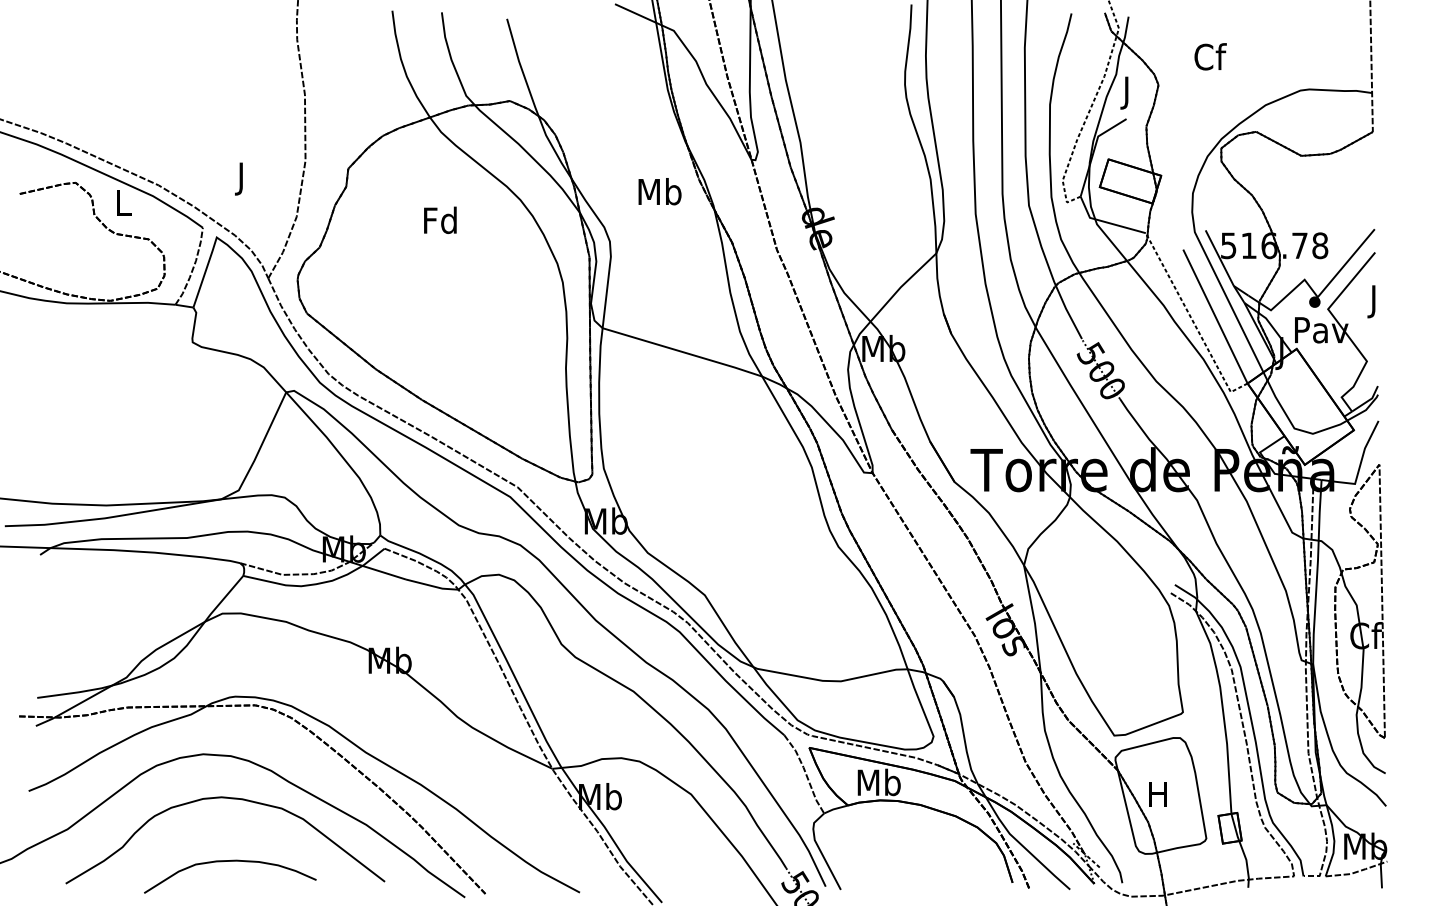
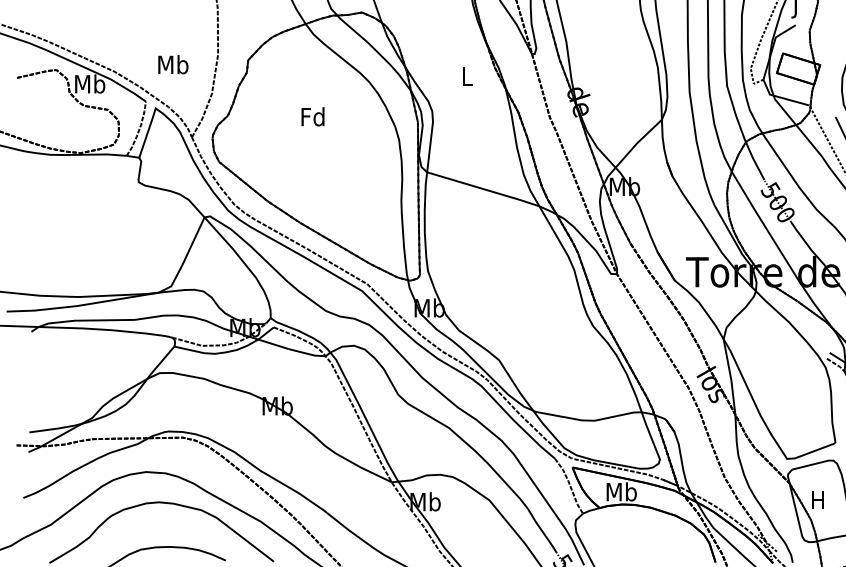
text: (241, 178) -> (173, 66), J -> Mb
text: (659, 191) -> (467, 76), Mb -> L
text: (123, 202) -> (90, 83), L -> Mb
text: (440, 219) -> (313, 116), moved

